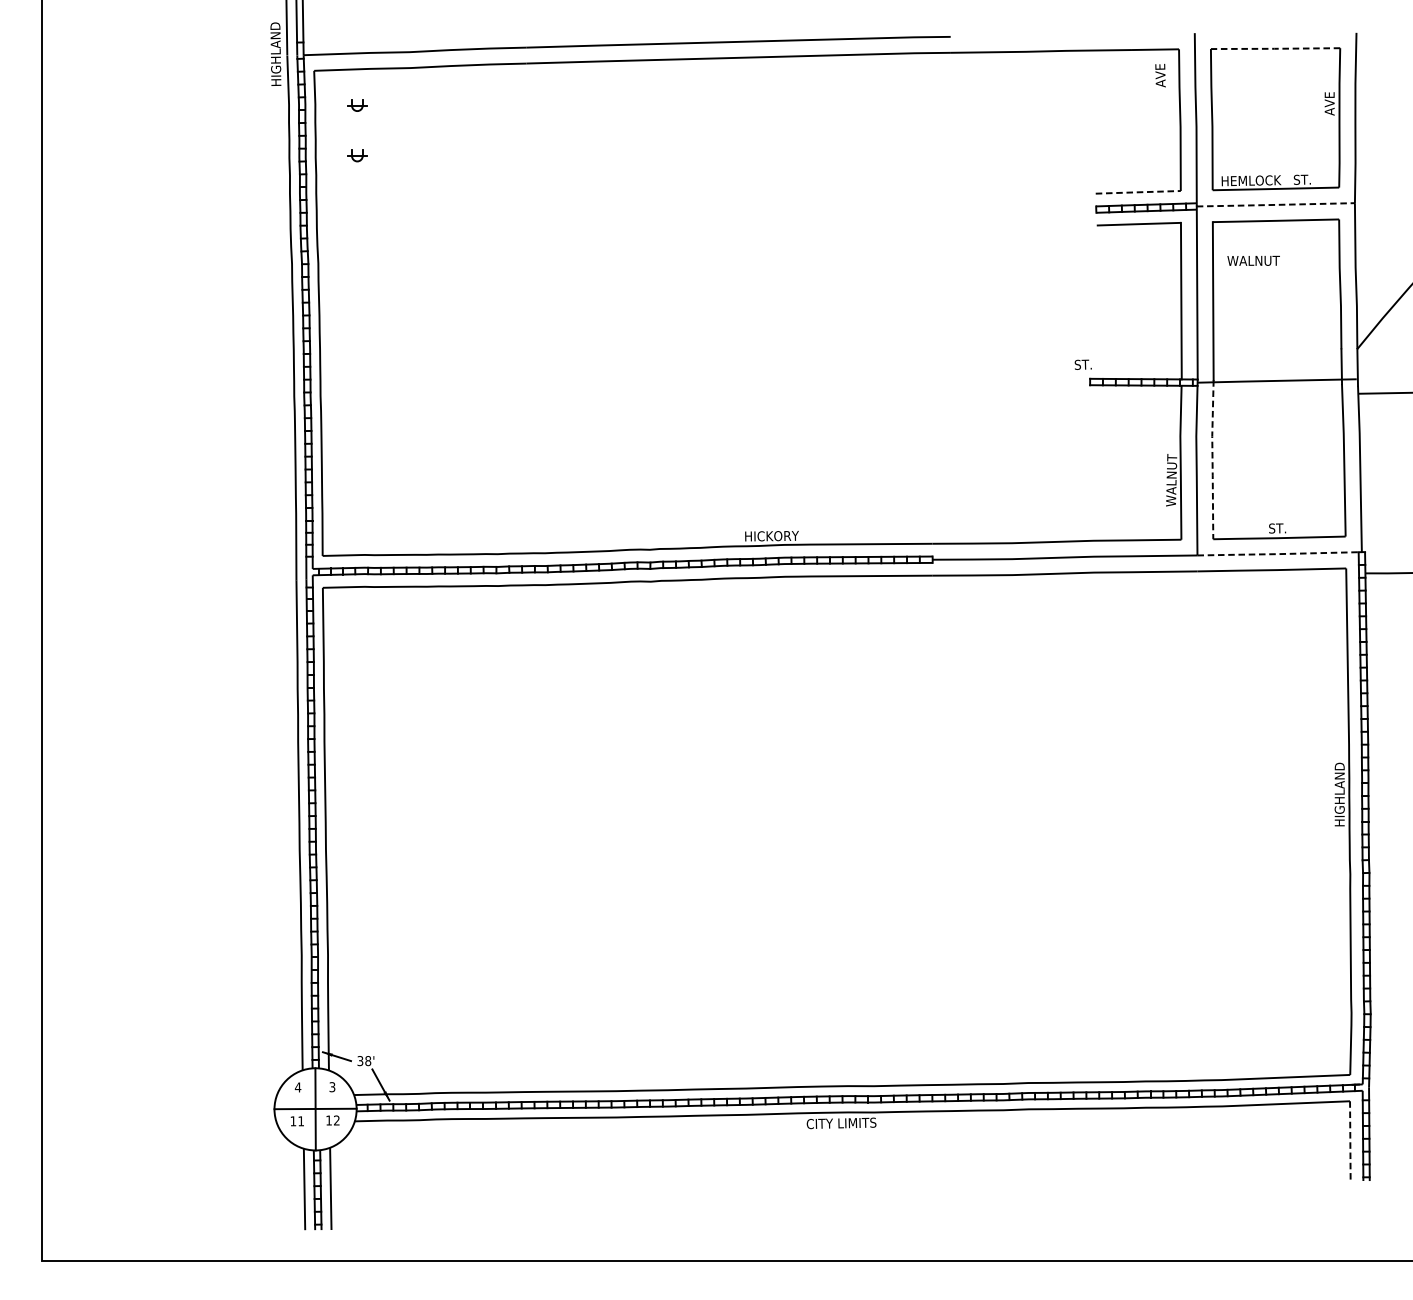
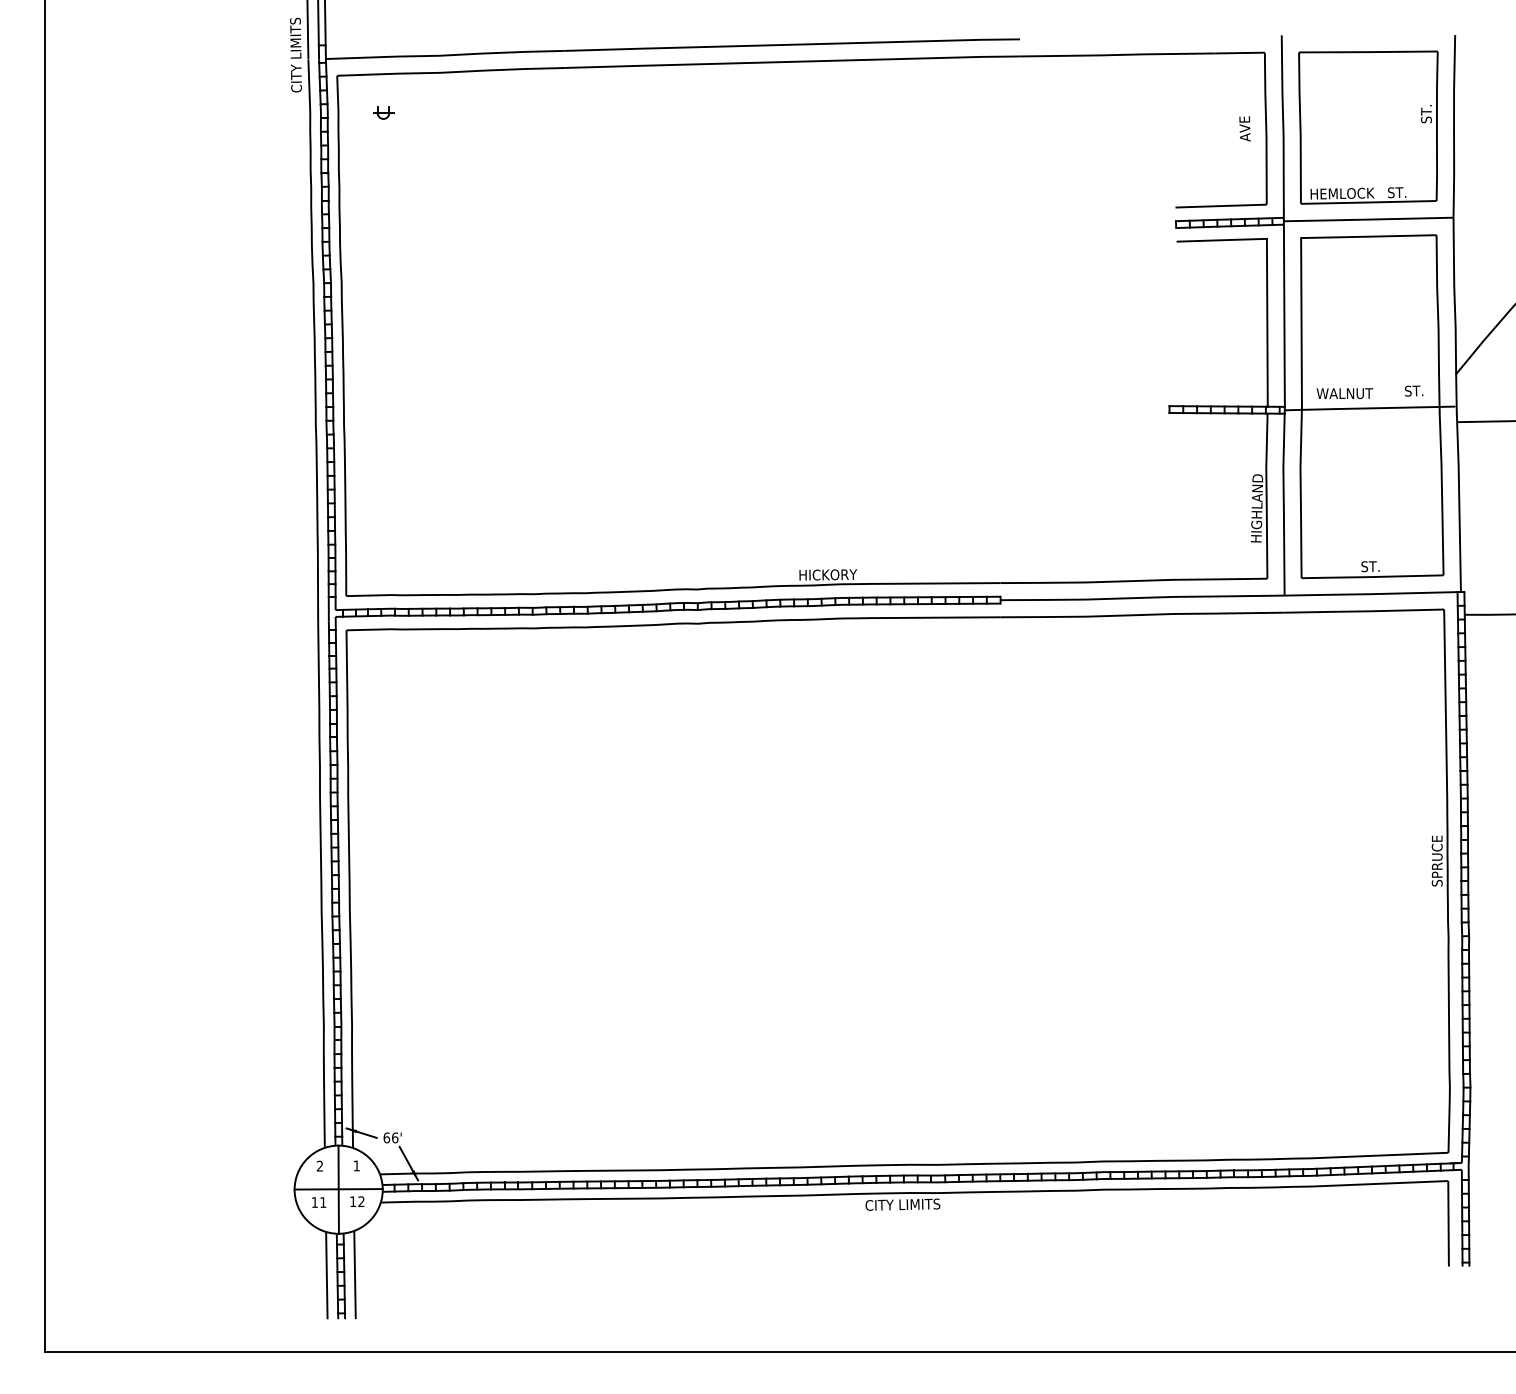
line: (1274, 49) -> (1367, 52), dashed -> solid
text: (276, 50) -> (296, 54), HIGHLAND -> CITY LIMITS
text: (1160, 75) -> (1244, 128), moved
text: (1329, 103) -> (1426, 110), AVE -> ST.
part: (357, 155) -> (383, 166), removed
line: (1137, 192) -> (1220, 206), dashed -> solid
line: (1275, 204) -> (1368, 219), dashed -> solid
text: (1253, 260) -> (1344, 393), moved
text: (1083, 364) -> (1414, 390), moved
line: (1212, 459) -> (1300, 492), dashed -> solid
text: (1172, 474) -> (1257, 508), WALNUT -> HIGHLAND
line: (1279, 554) -> (1372, 594), dashed -> solid
text: (1339, 794) -> (1436, 852), HIGHLAND -> SPRUCE
text: (363, 1060) -> (390, 1137), 38' -> 66'
text: (297, 1086) -> (319, 1165), 4 -> 2
text: (332, 1086) -> (356, 1165), 3 -> 1
line: (1350, 1140) -> (1448, 1223), dashed -> solid

